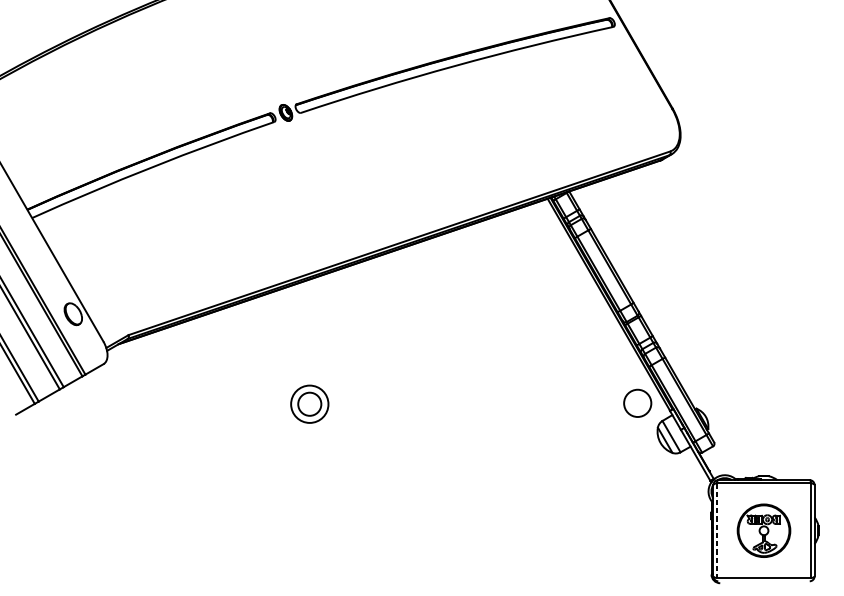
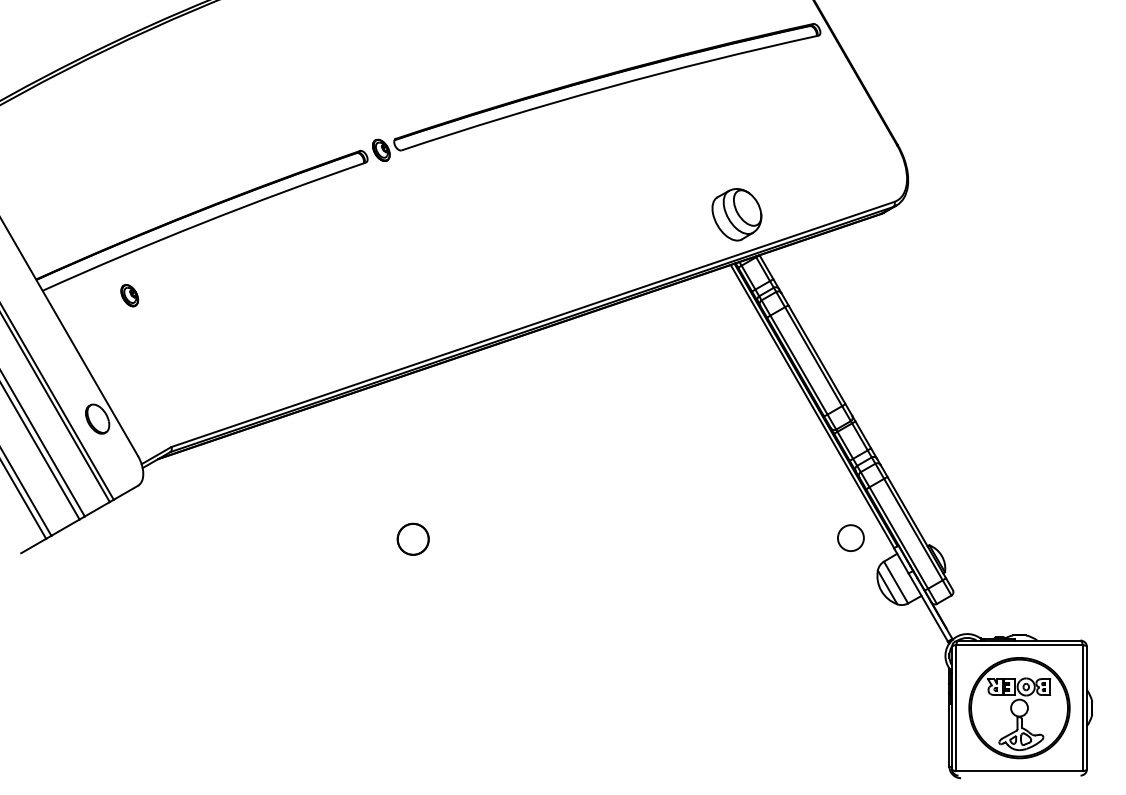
part: (551, 160) -> (736, 214), added
part: (97, 221) -> (129, 295), added
circle: (309, 403) -> (412, 538), size x0.62
circle: (637, 403) -> (850, 538), size x0.71
line: (716, 531) -> (956, 708), dashed -> solid
part: (764, 531) -> (1019, 708), size x1.43

